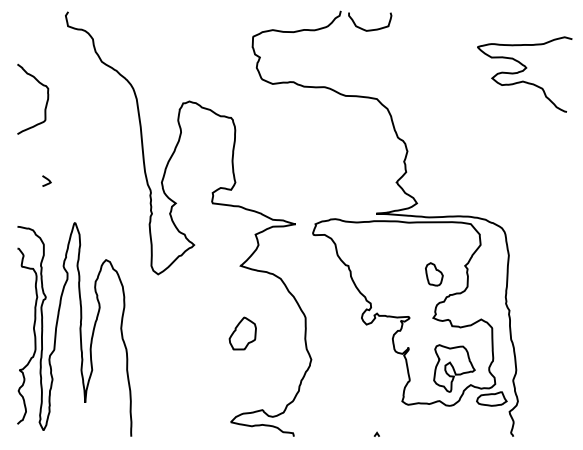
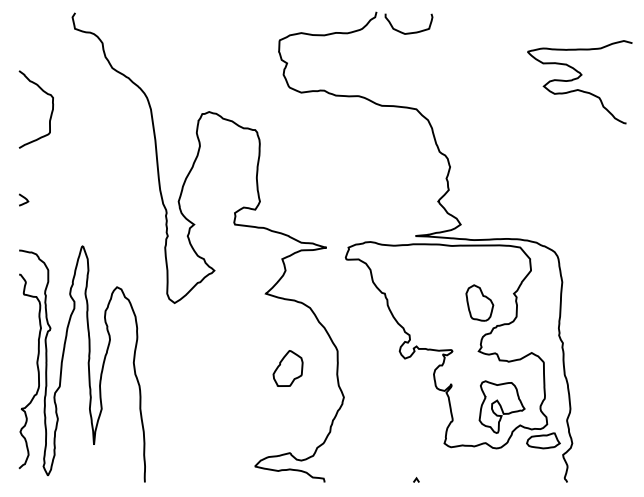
curve: (46, 179) -> (23, 198), moved
part: (434, 274) -> (480, 303), size x1.43
part: (242, 333) -> (287, 368), moved

